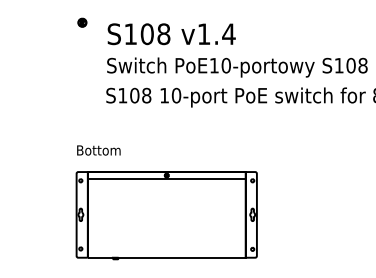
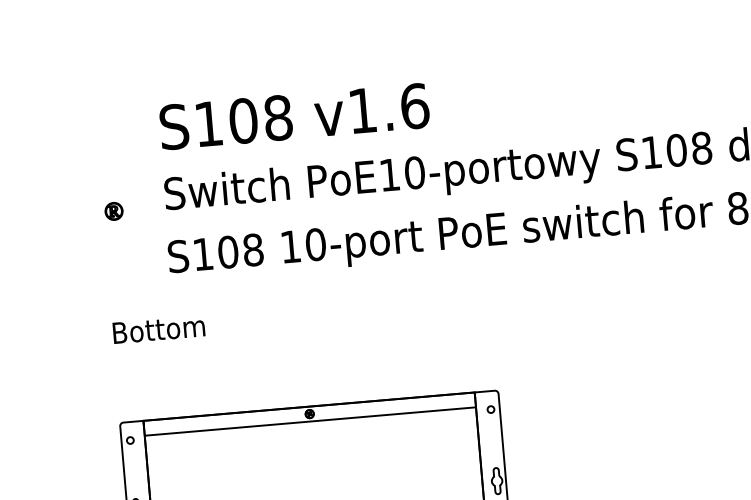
part: (82, 22) -> (114, 210), moved
text: (228, 34) -> (413, 106), v1.4 -> v1.6
text: (98, 150) -> (158, 329), moved

